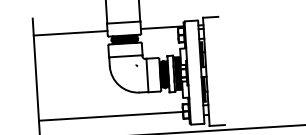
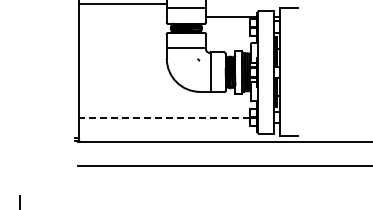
line: (70, 33) -> (122, 4), moved
line: (110, 115) -> (164, 117), solid -> dashed

